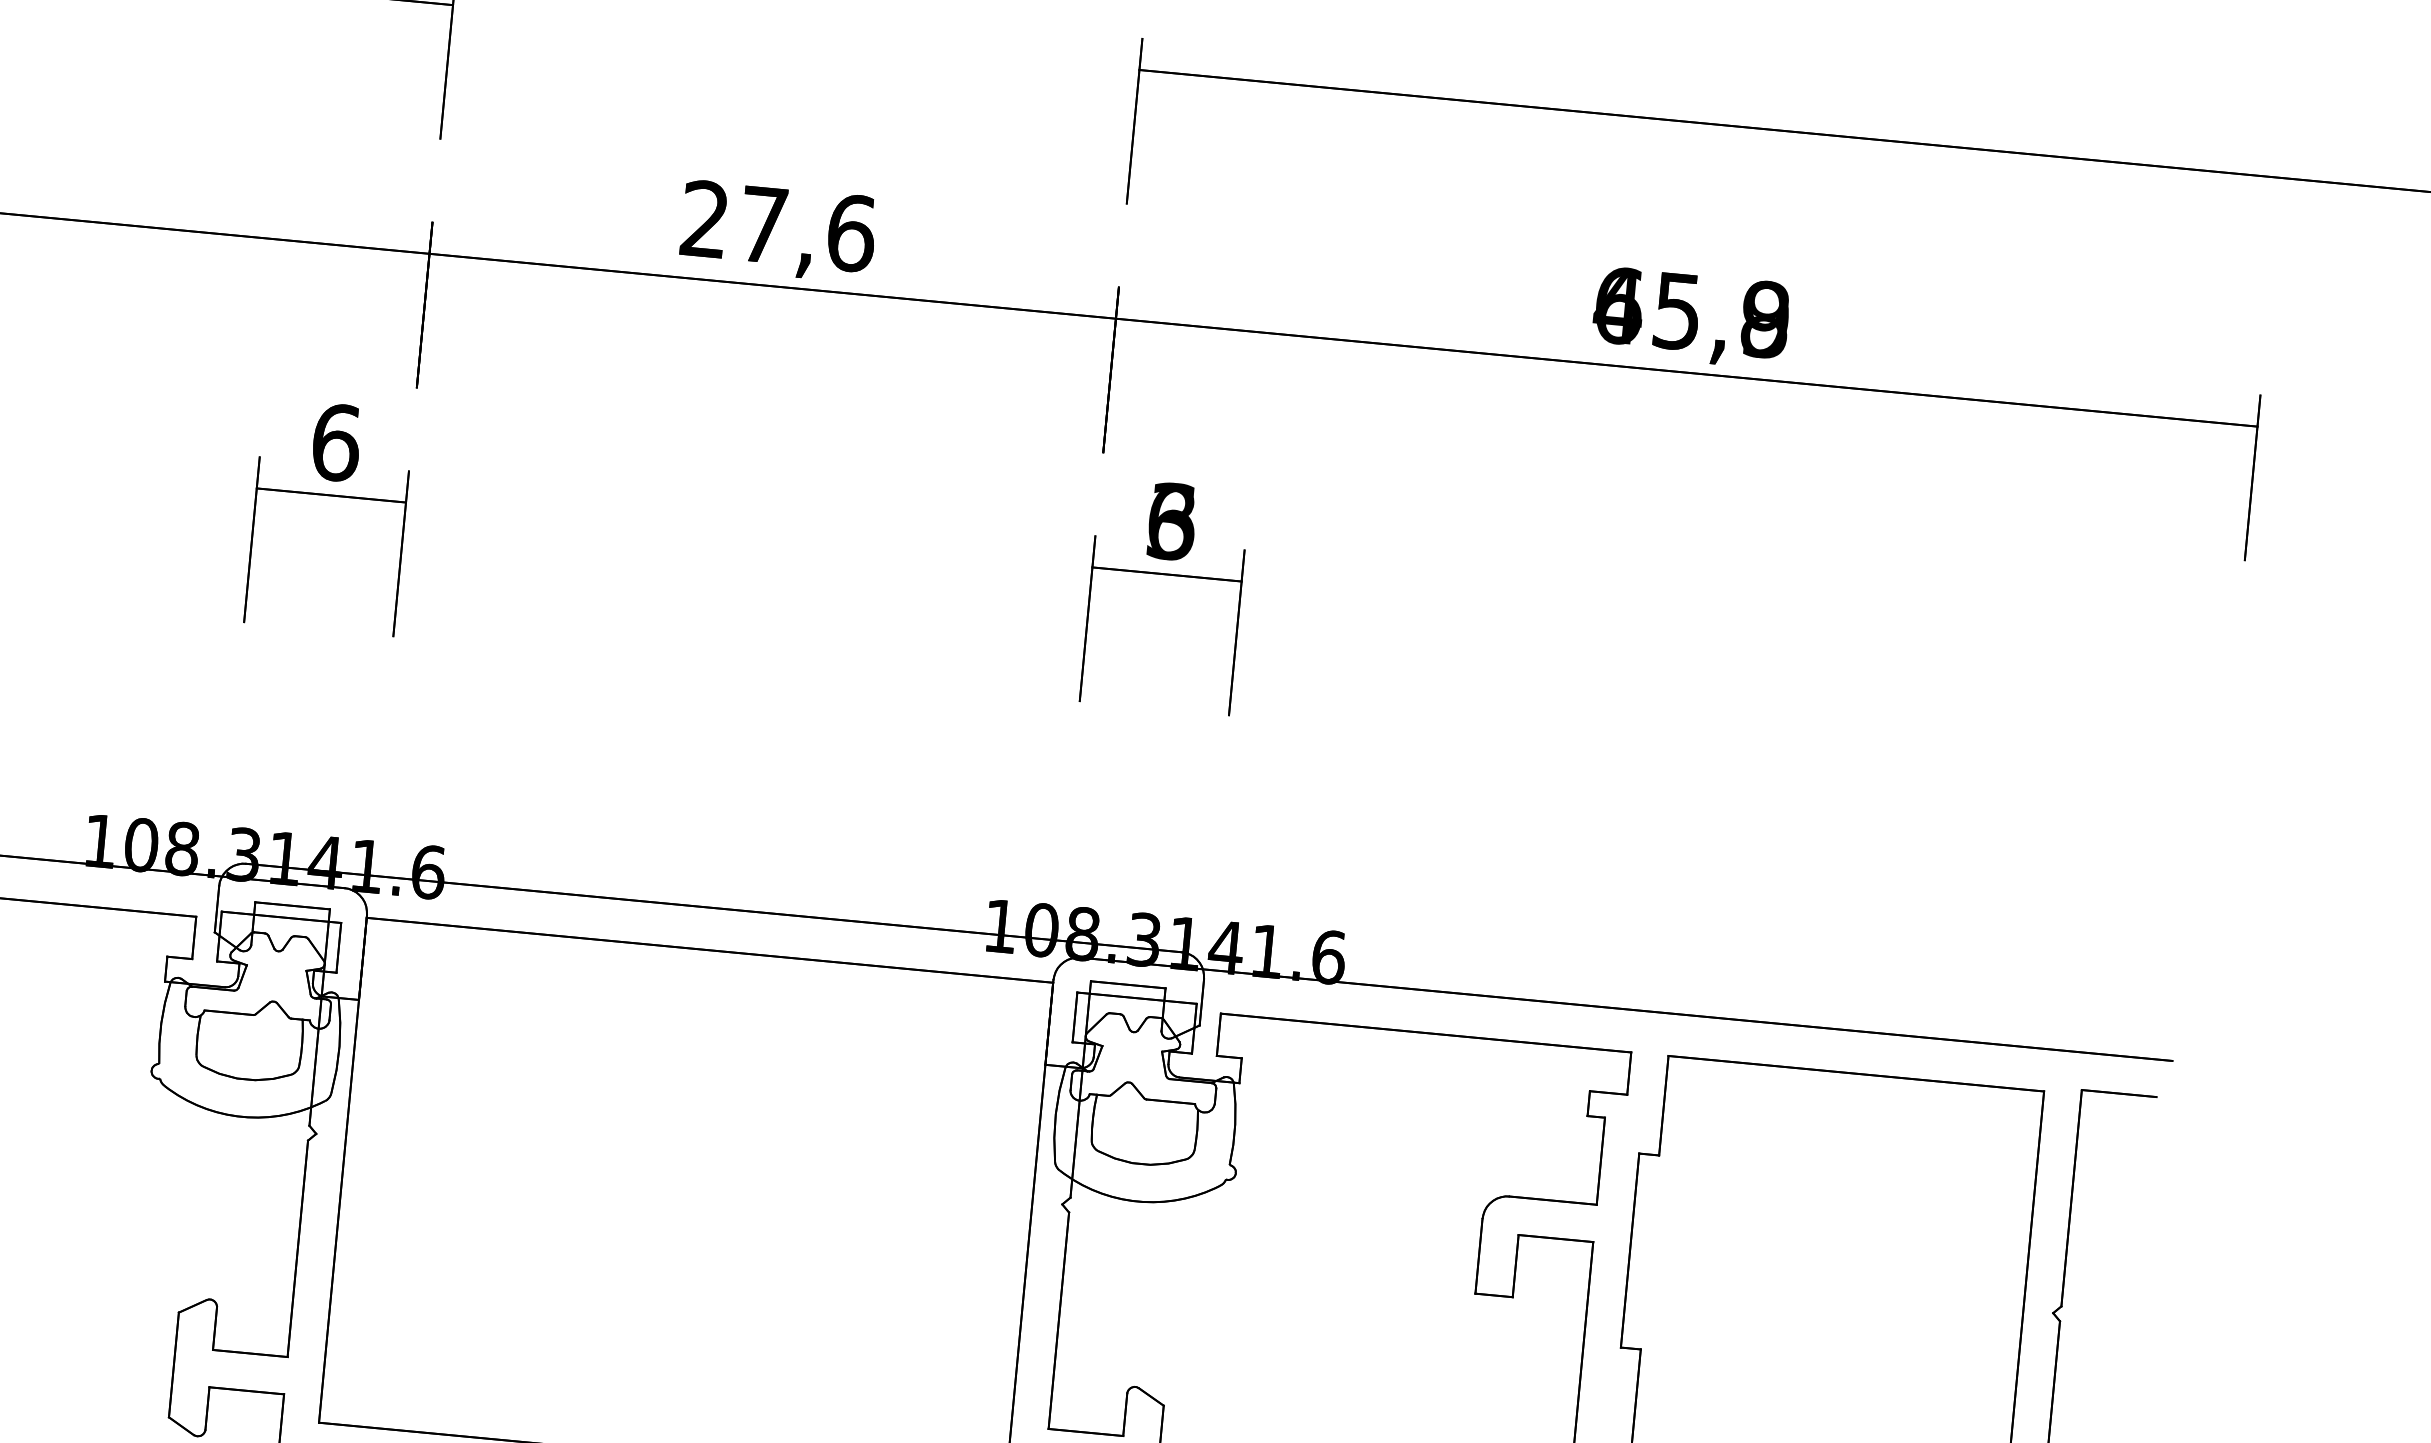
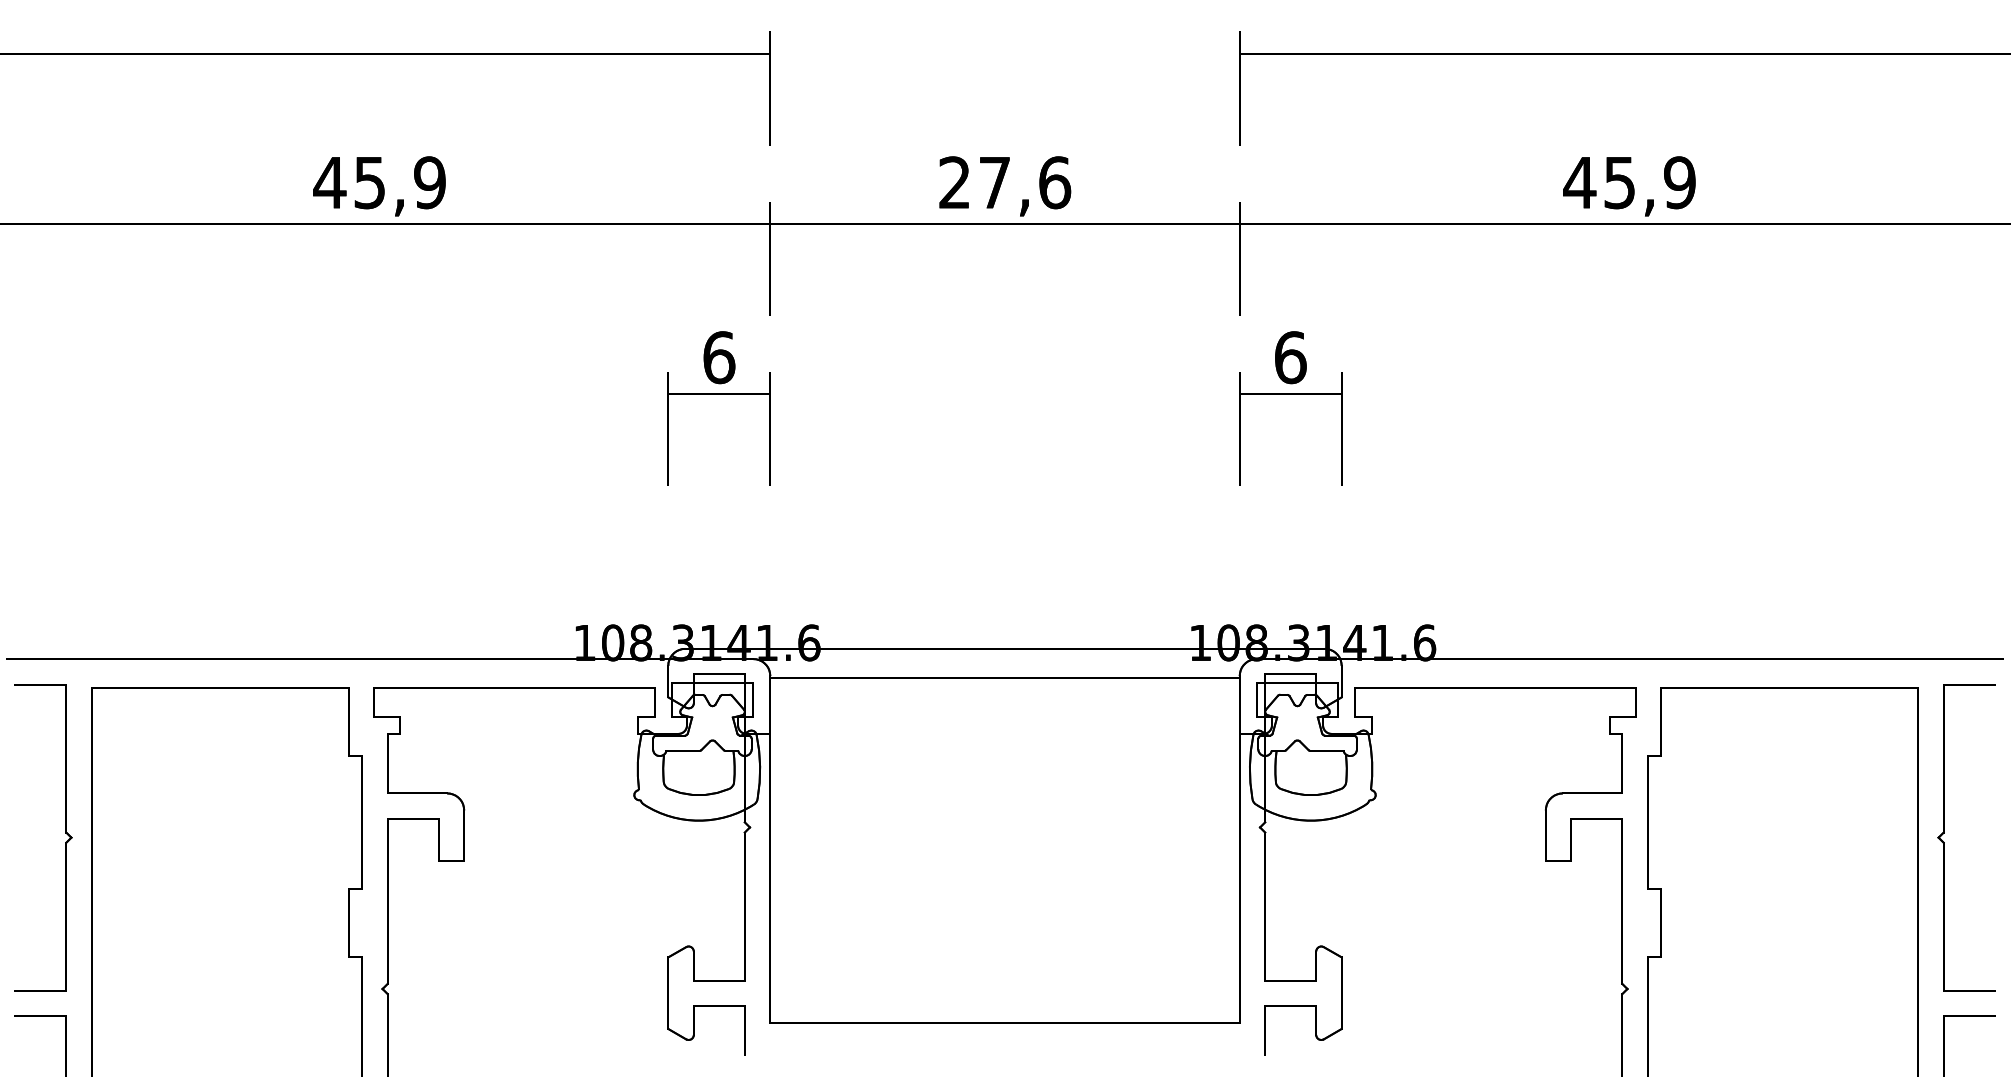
text: (1691, 312) -> (1629, 182), 65,8 -> 45,9
text: (1171, 521) -> (1290, 357), 3 -> 6

